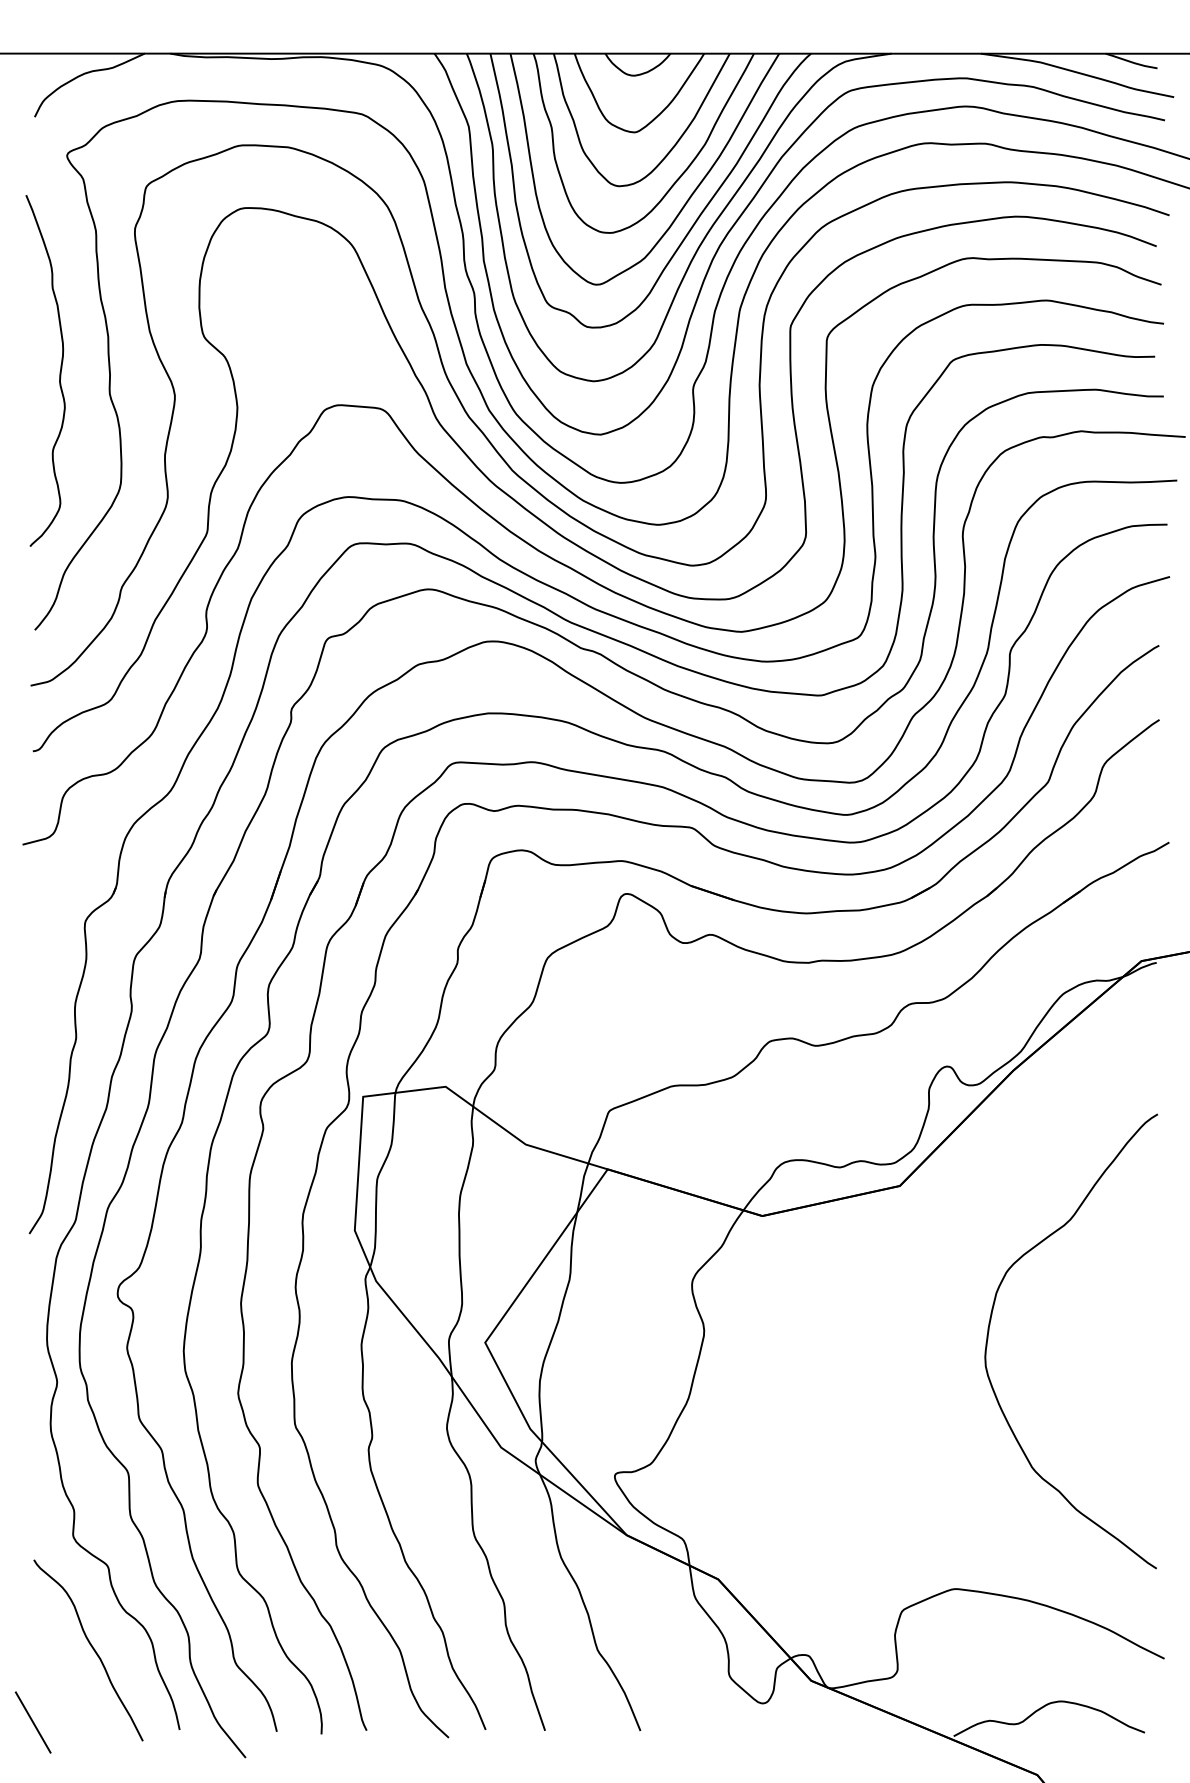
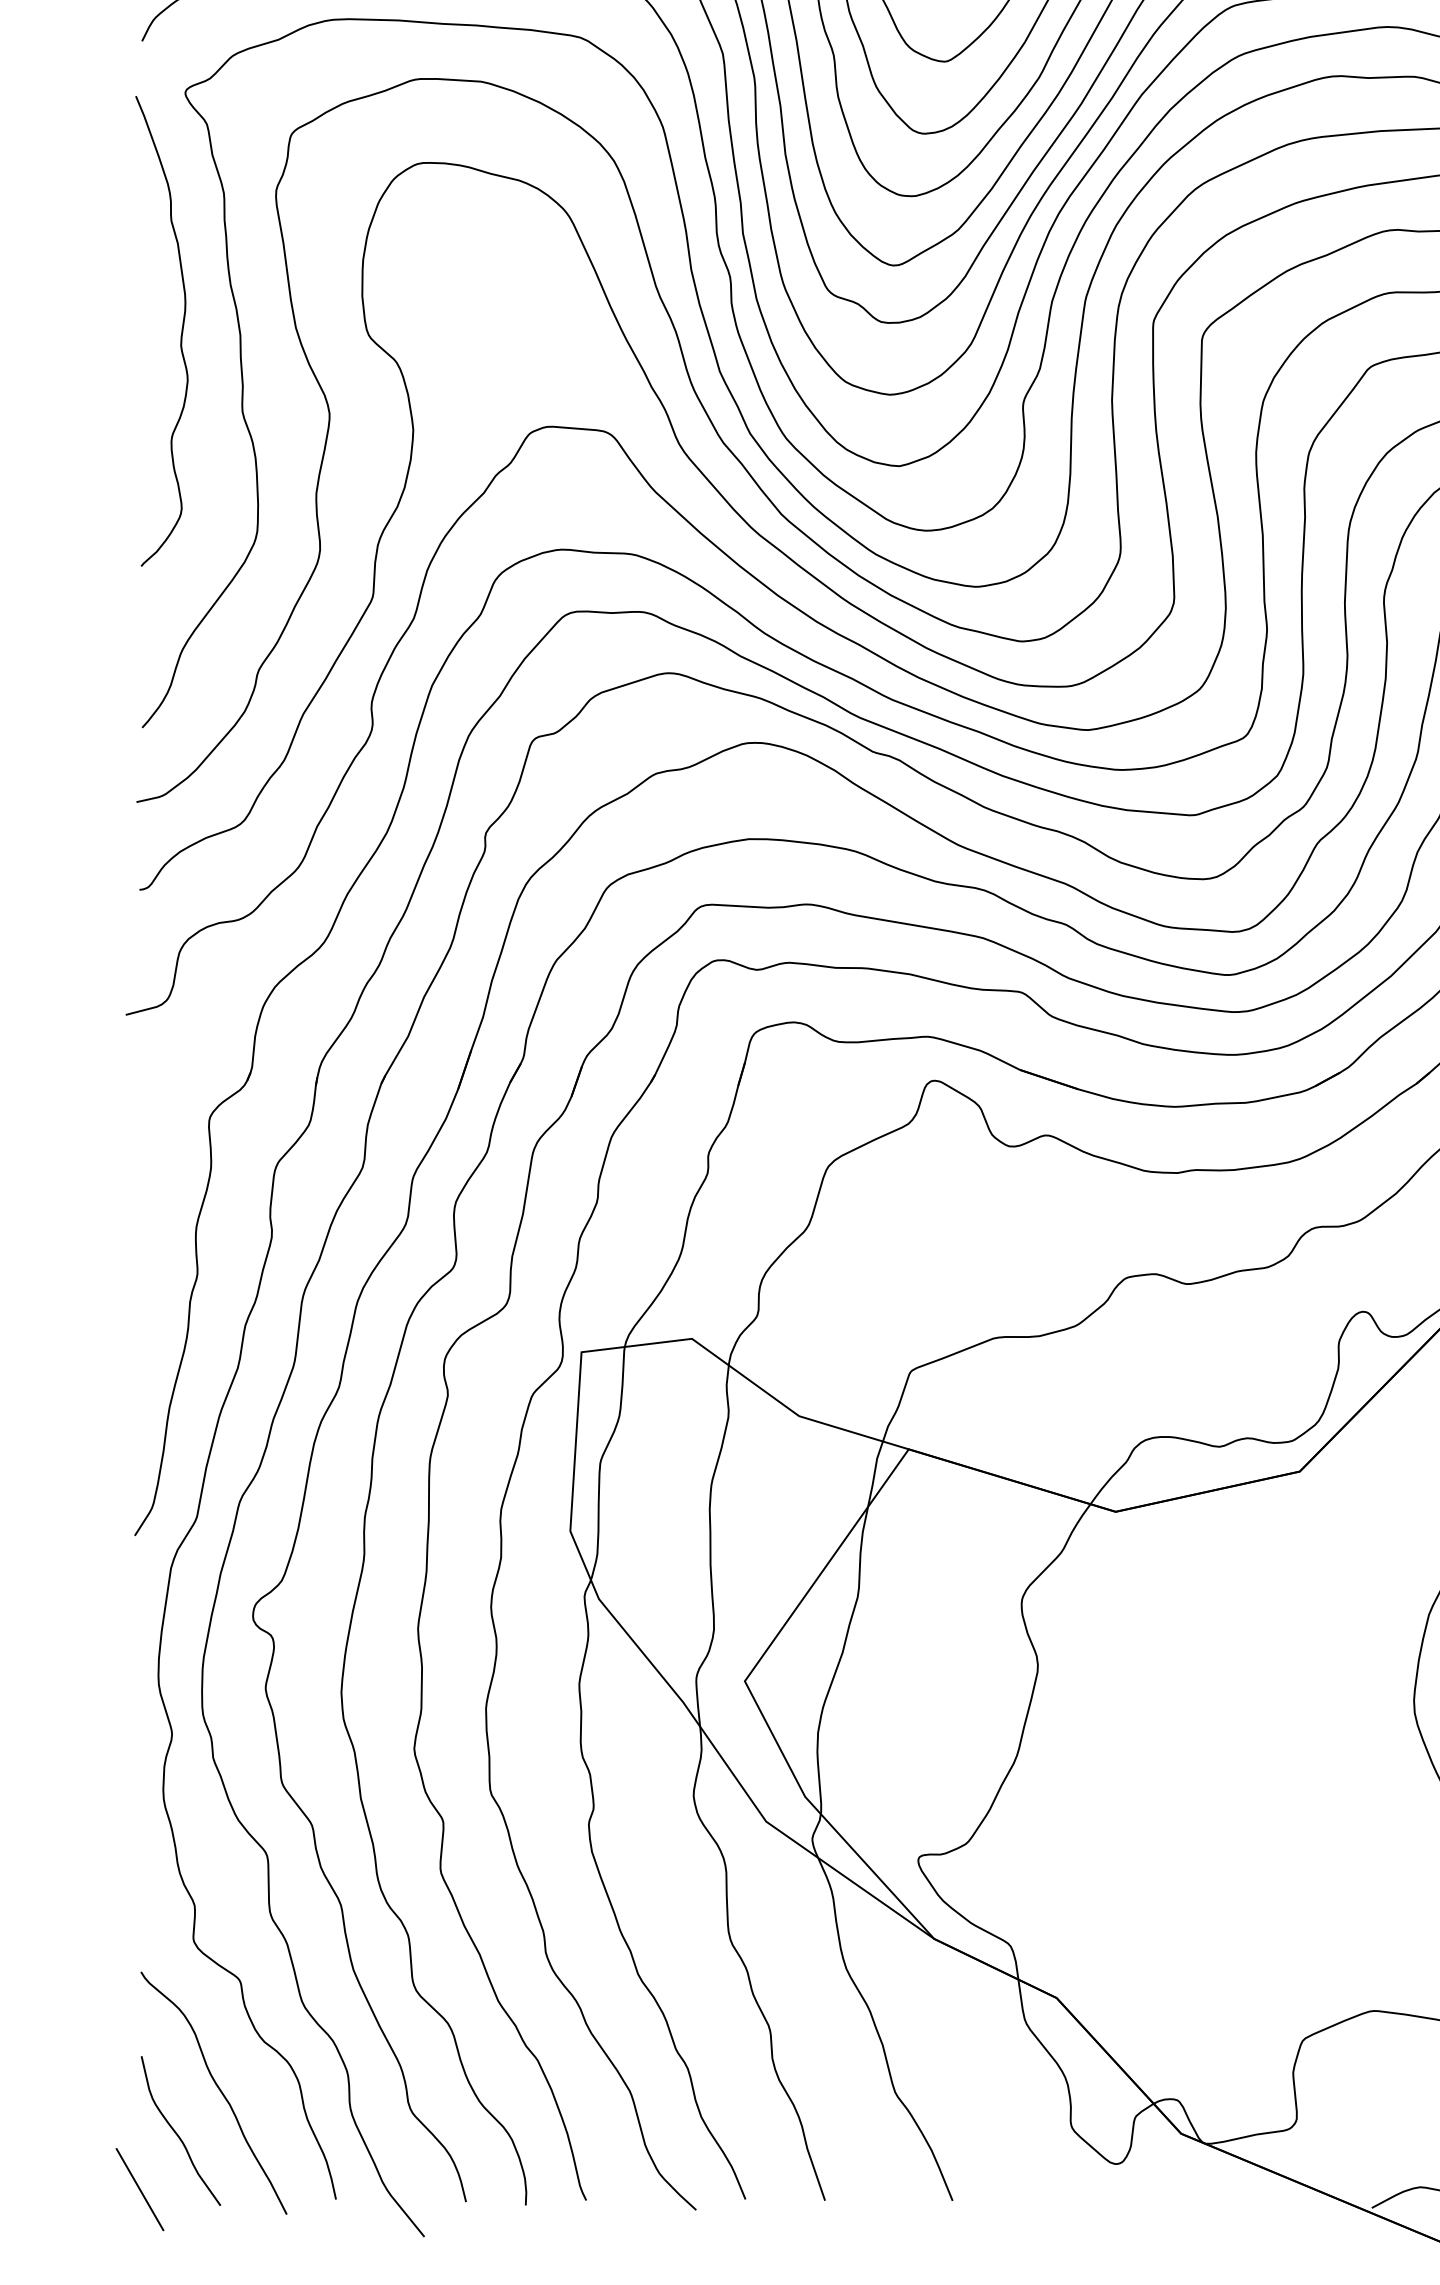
curve: (59, 371) -> (180, 332), moved
curve: (61, 1680) -> (177, 2133), added

